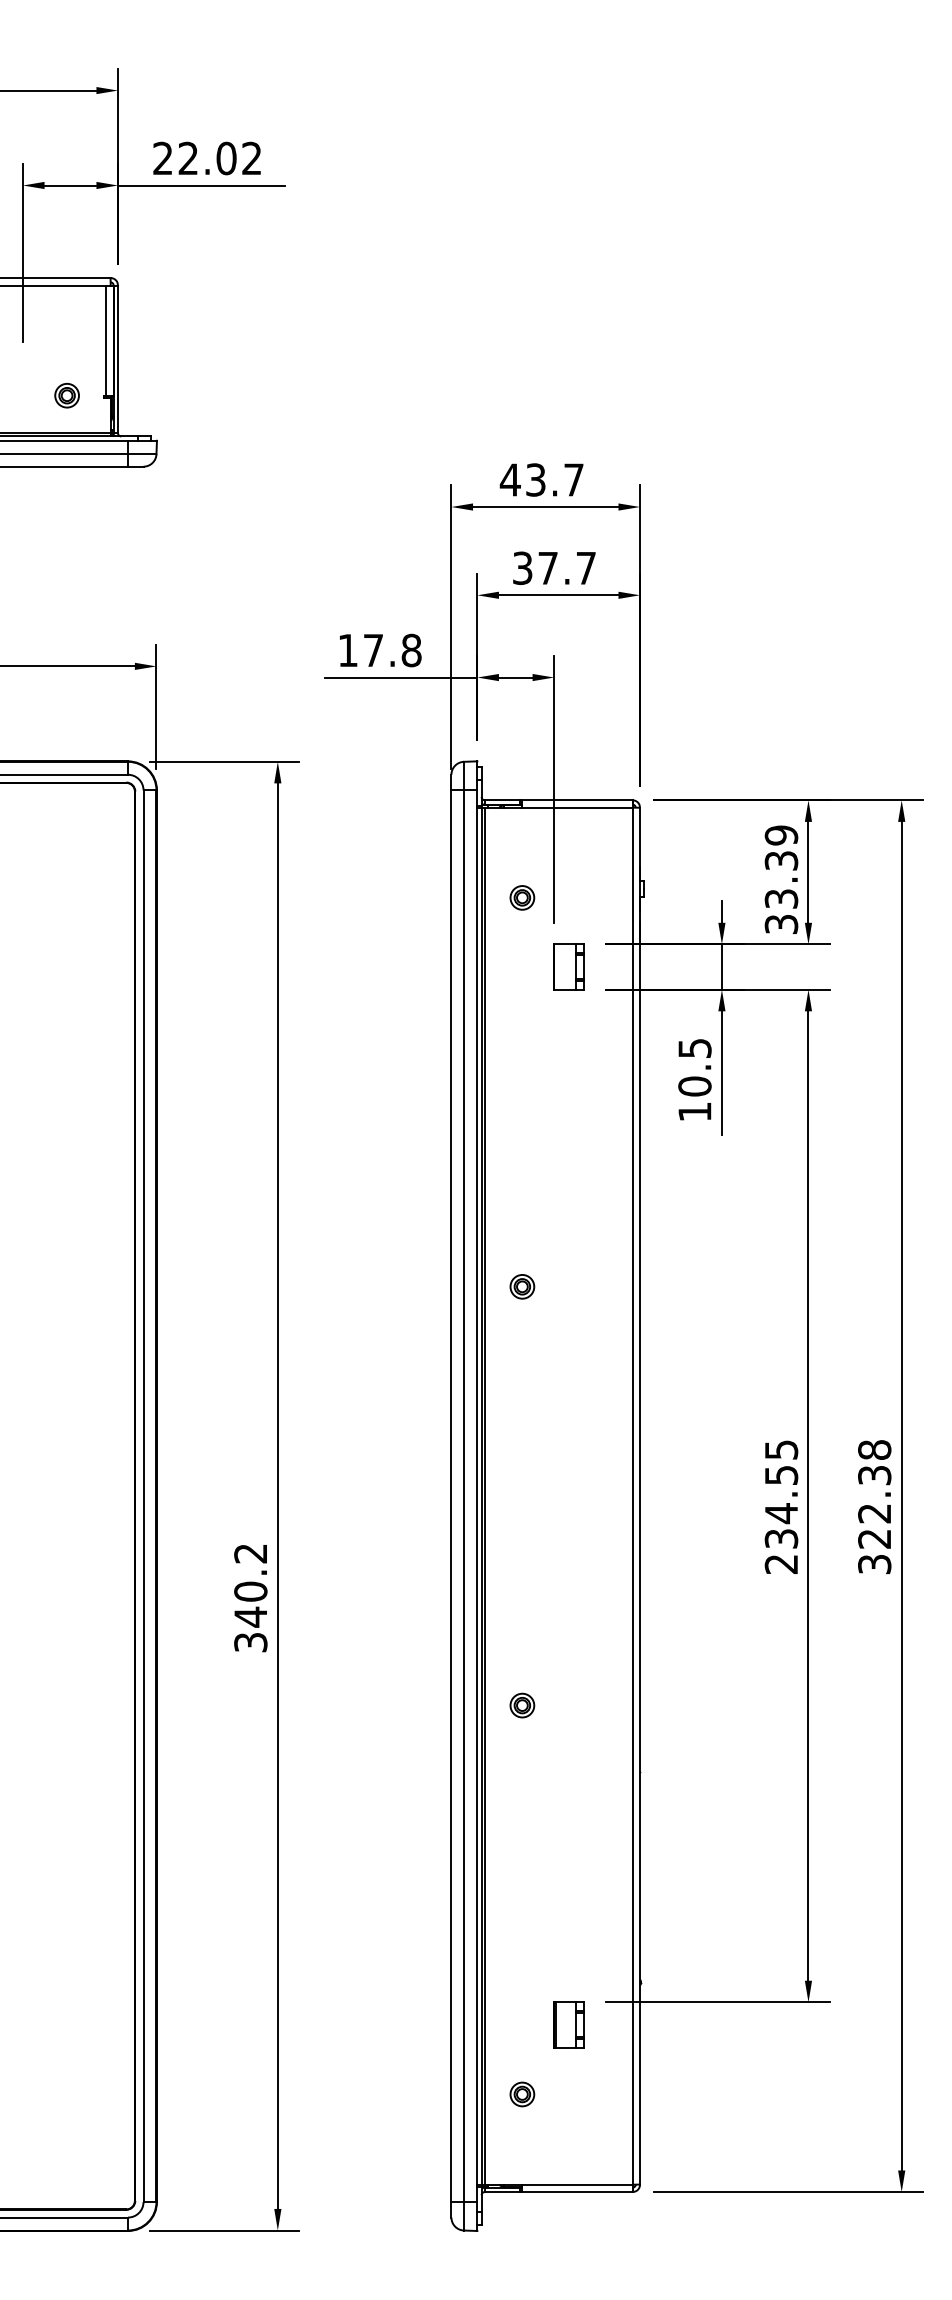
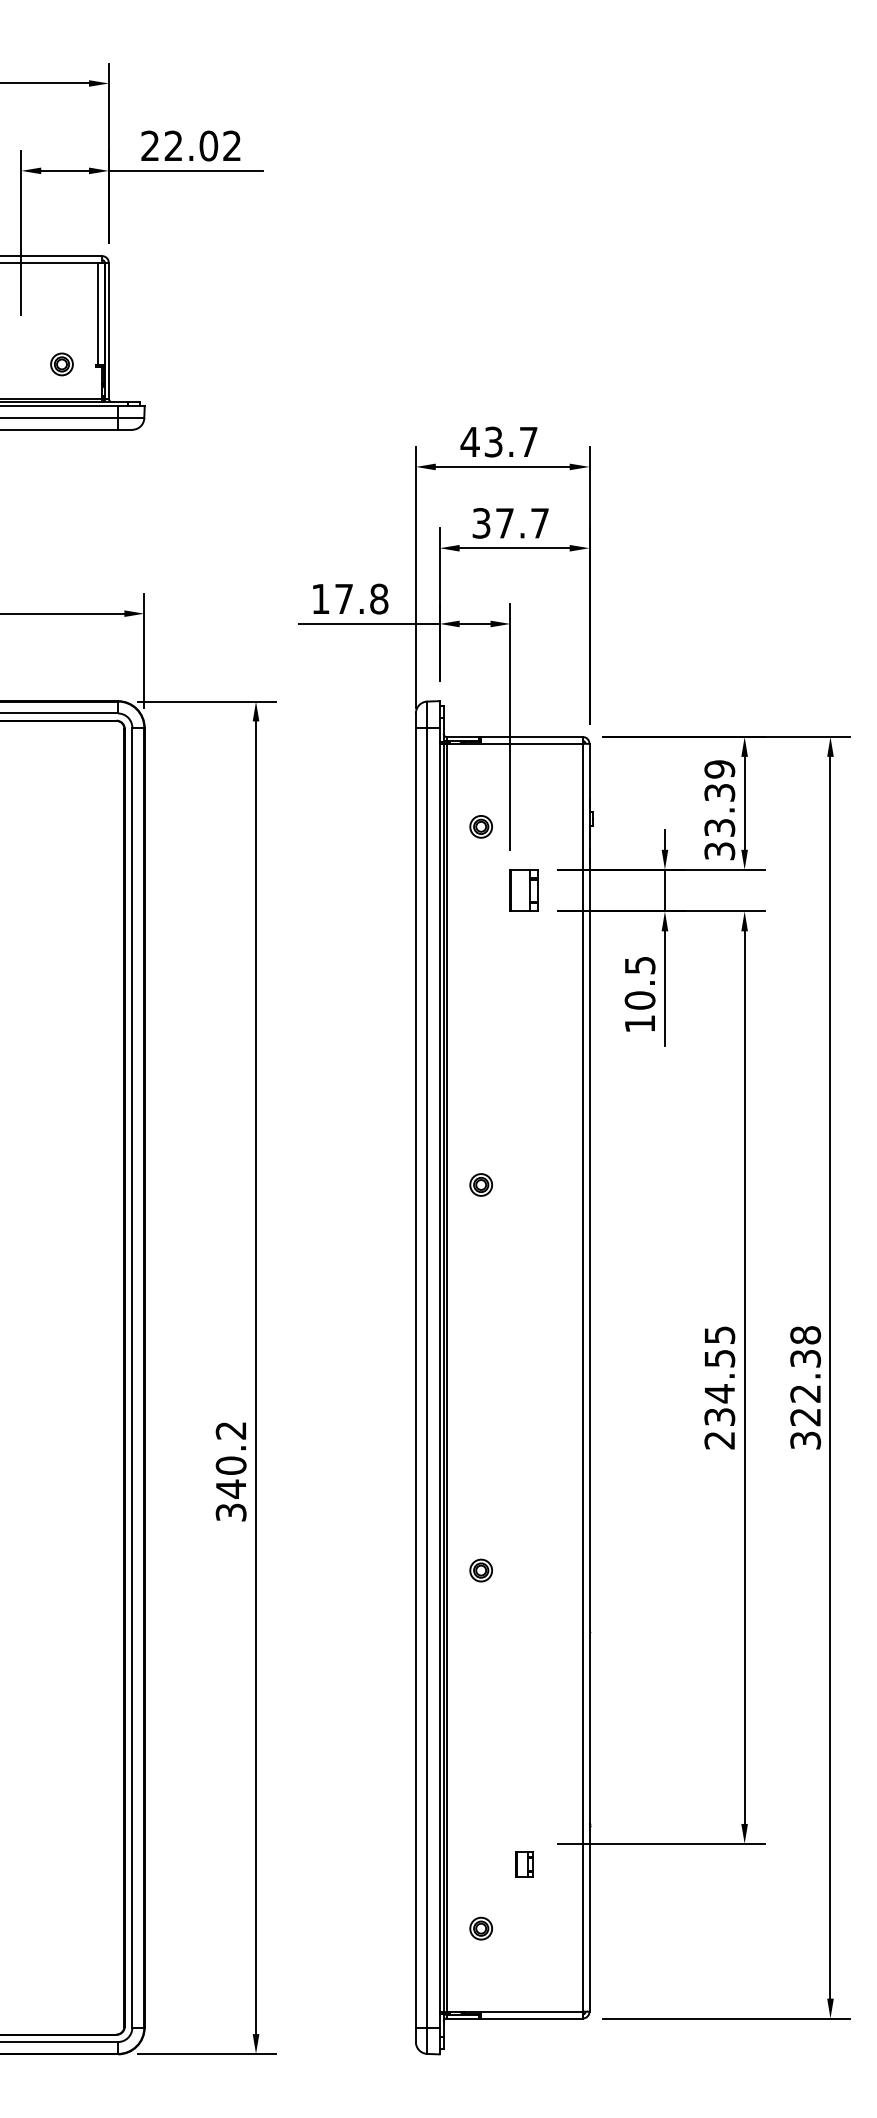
part: (568, 2024) -> (523, 1864), size x0.6

